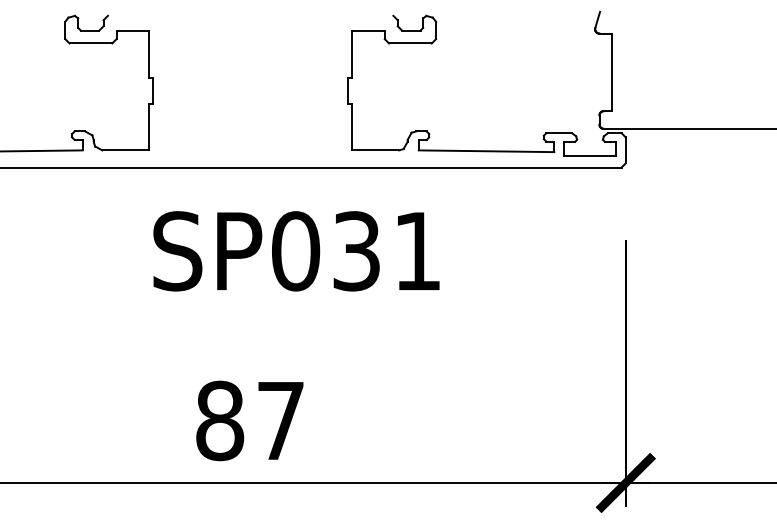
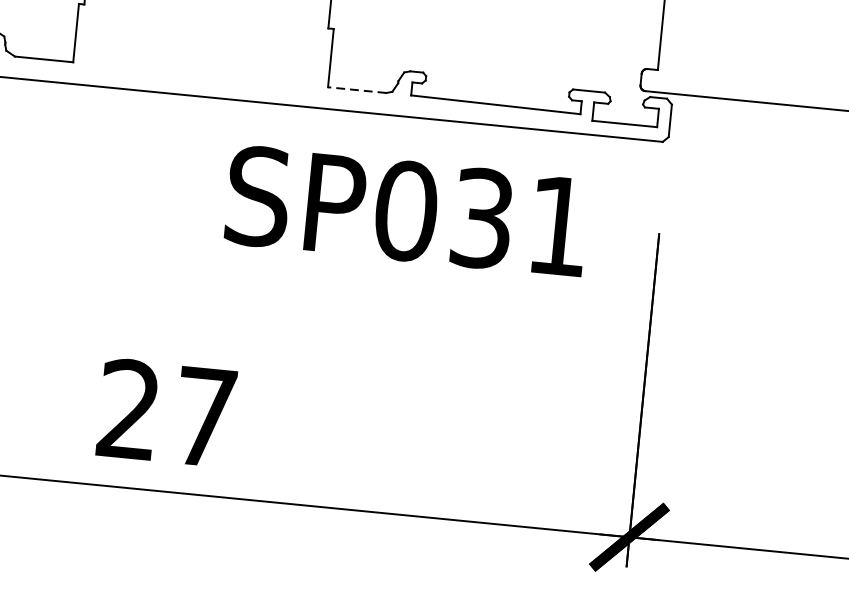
line: (375, 150) -> (356, 90), solid -> dashed
text: (296, 251) -> (406, 211), moved
text: (220, 420) -> (129, 409), 87 -> 27

